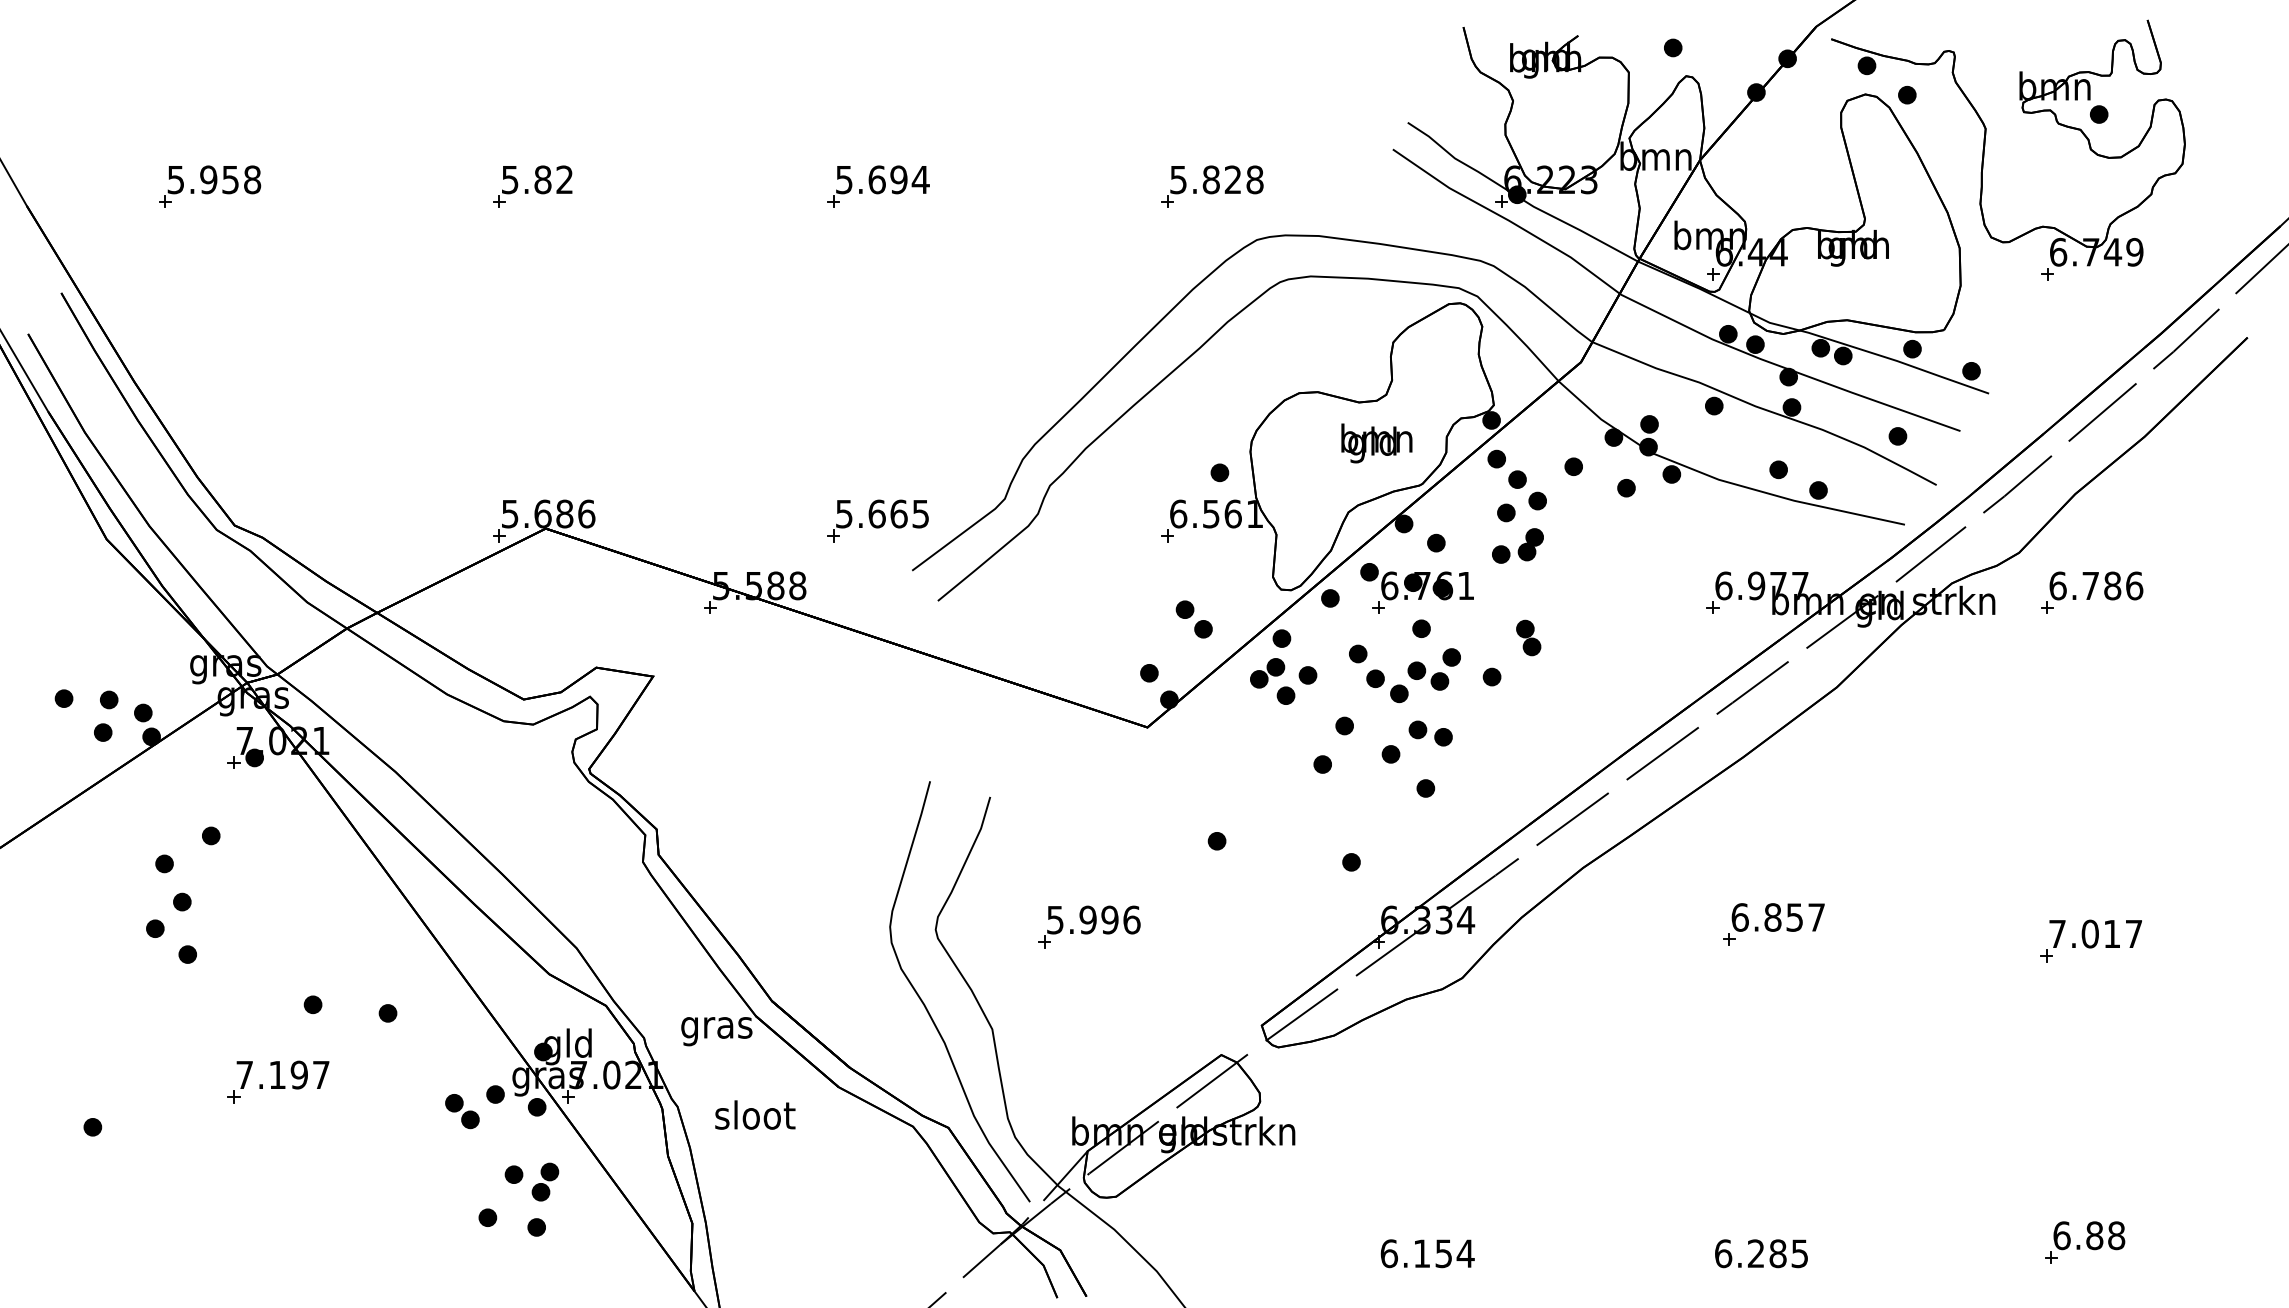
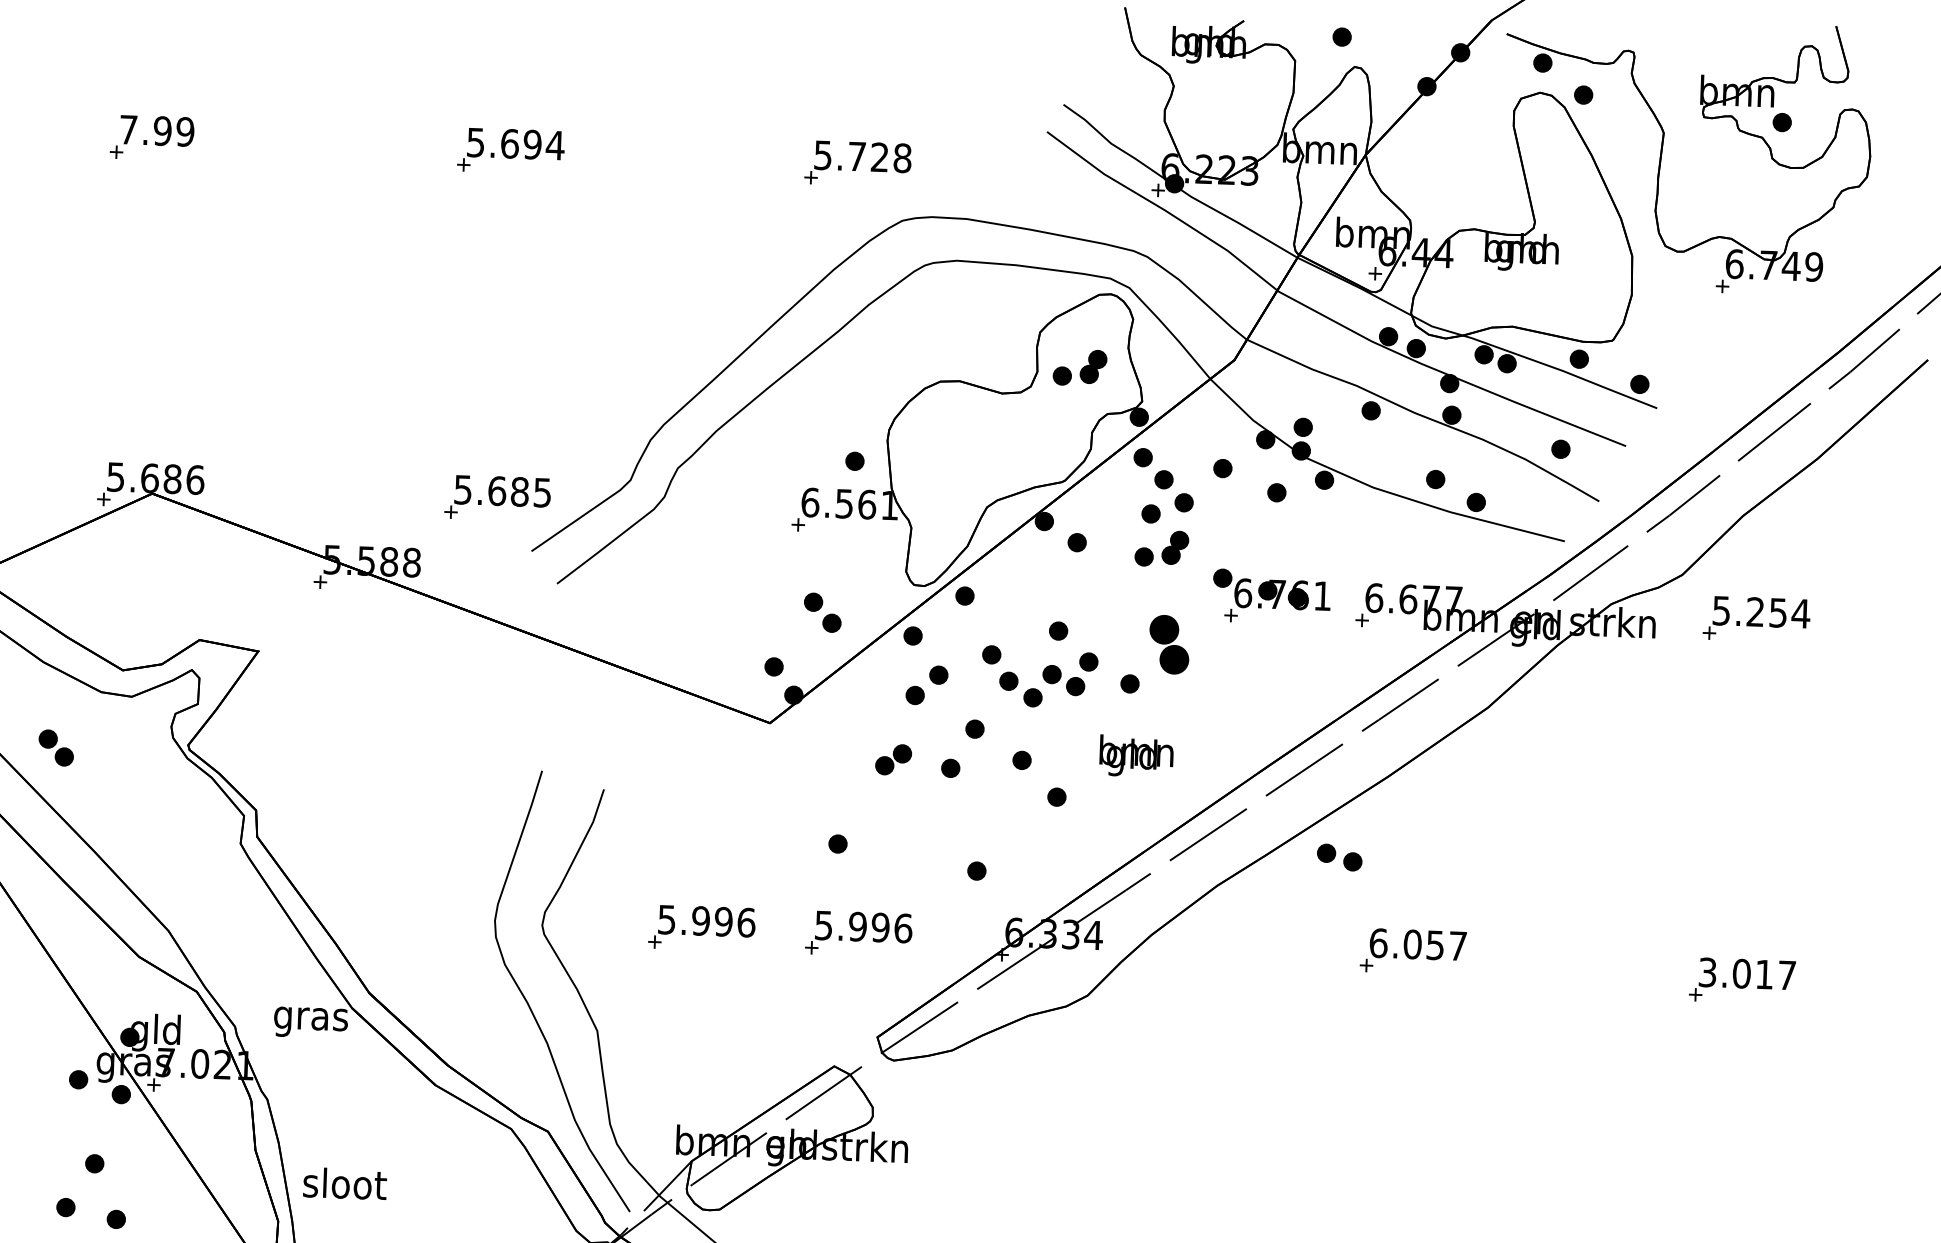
text: (537, 179) -> (157, 130), 5.82 -> 7.99
text: (1210, 179) -> (856, 156), 5.828 -> 5.728
part: (1432, 374) -> (1079, 367), added
text: (1376, 443) -> (1136, 756), moved
text: (898, 513) -> (519, 491), 5.665 -> 5.685
text: (1756, 585) -> (1408, 598), 6.977 -> 6.677
text: (2096, 585) -> (1761, 611), 6.786 -> 5.254
part: (1416, 588) -> (1270, 596), moved
part: (1528, 637) -> (1169, 644), size x1.6
part: (1267, 673) -> (893, 759), moved
part: (1430, 733) -> (1339, 857), moved
text: (1772, 917) -> (1412, 944), 6.857 -> 6.057
part: (1240, 926) -> (859, 933), added
text: (2057, 933) -> (1707, 971), 7.017 -> 3.017
part: (462, 1111) -> (56, 748), moved
text: (755, 1114) -> (345, 1183), moved
part: (545, 1181) -> (127, 1172), removed

